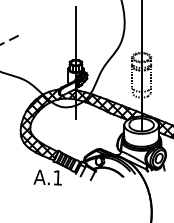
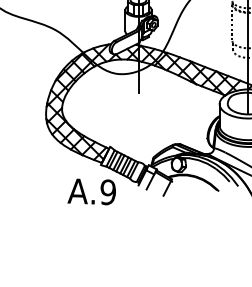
text: (57, 177) -> (107, 191), A.1 -> A.9

